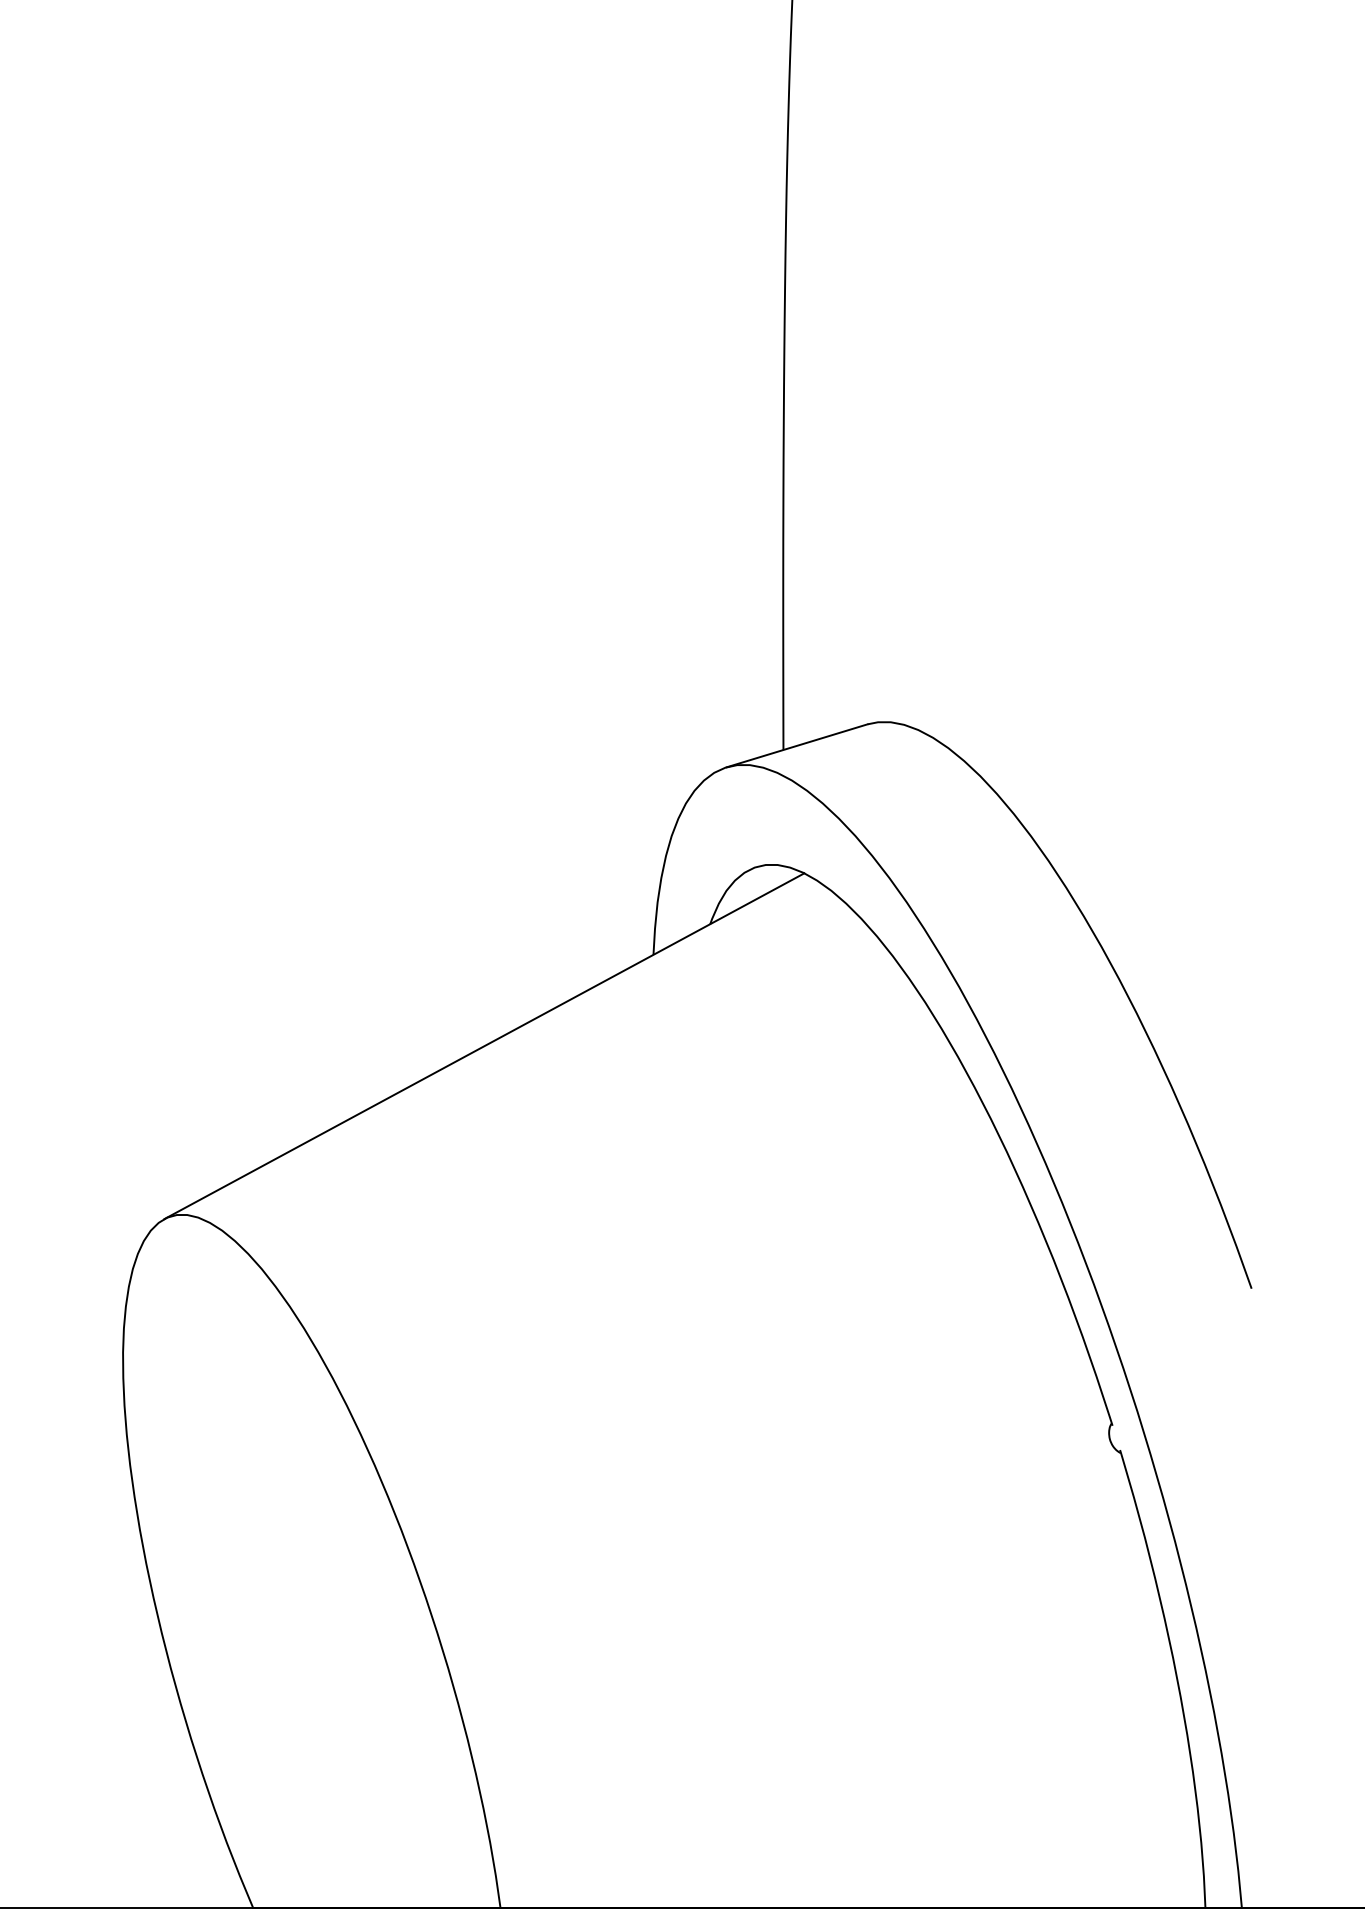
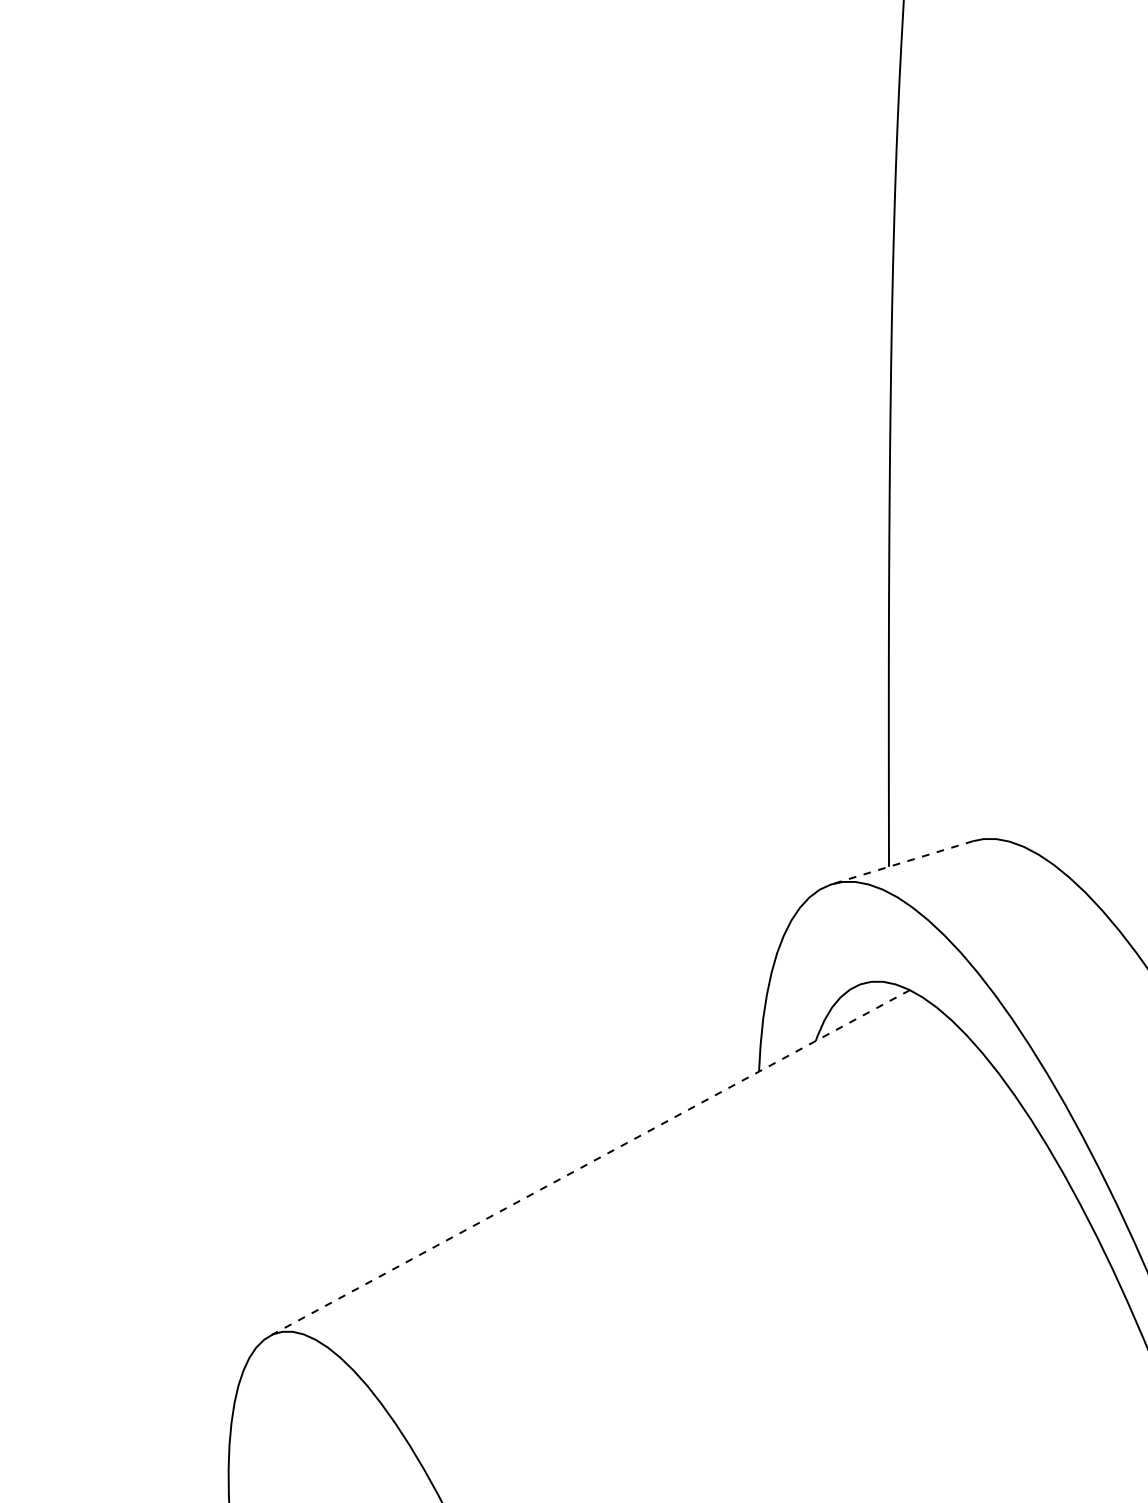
line: (797, 745) -> (903, 862), solid -> dashed
line: (484, 1046) -> (590, 1163), solid -> dashed

